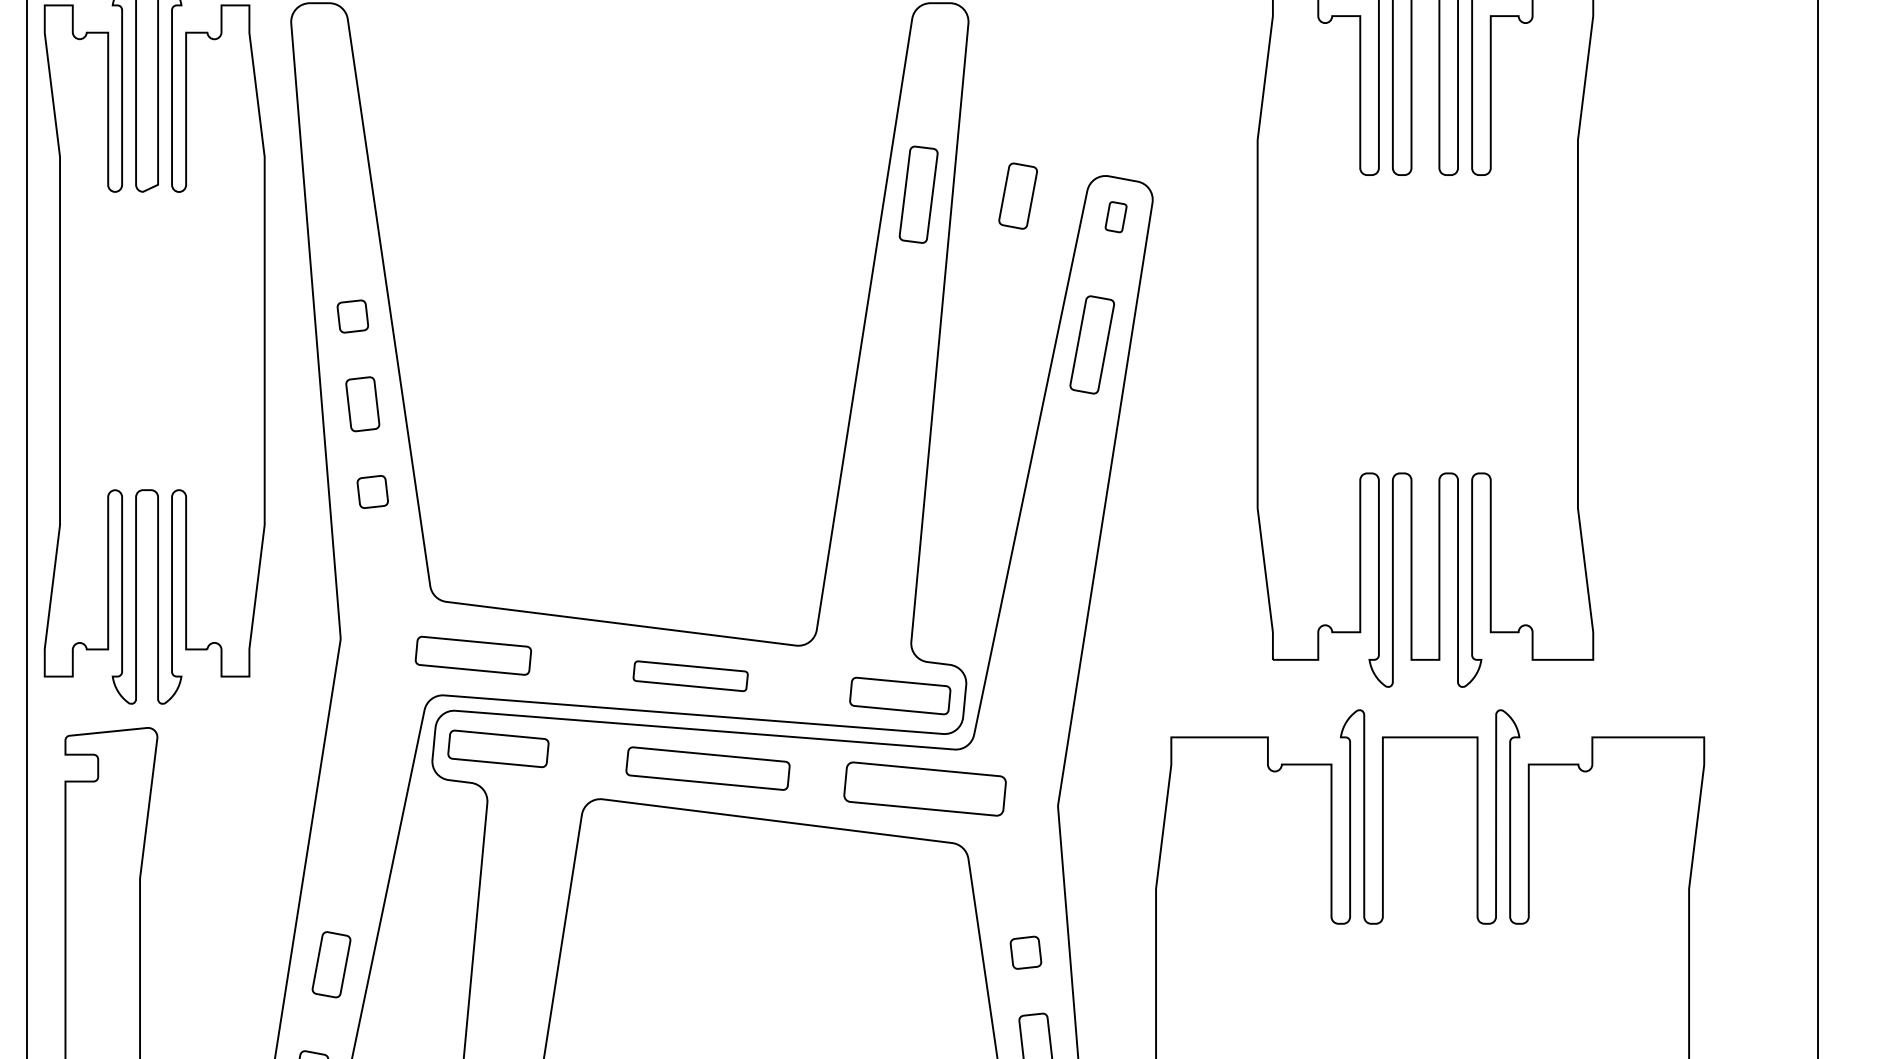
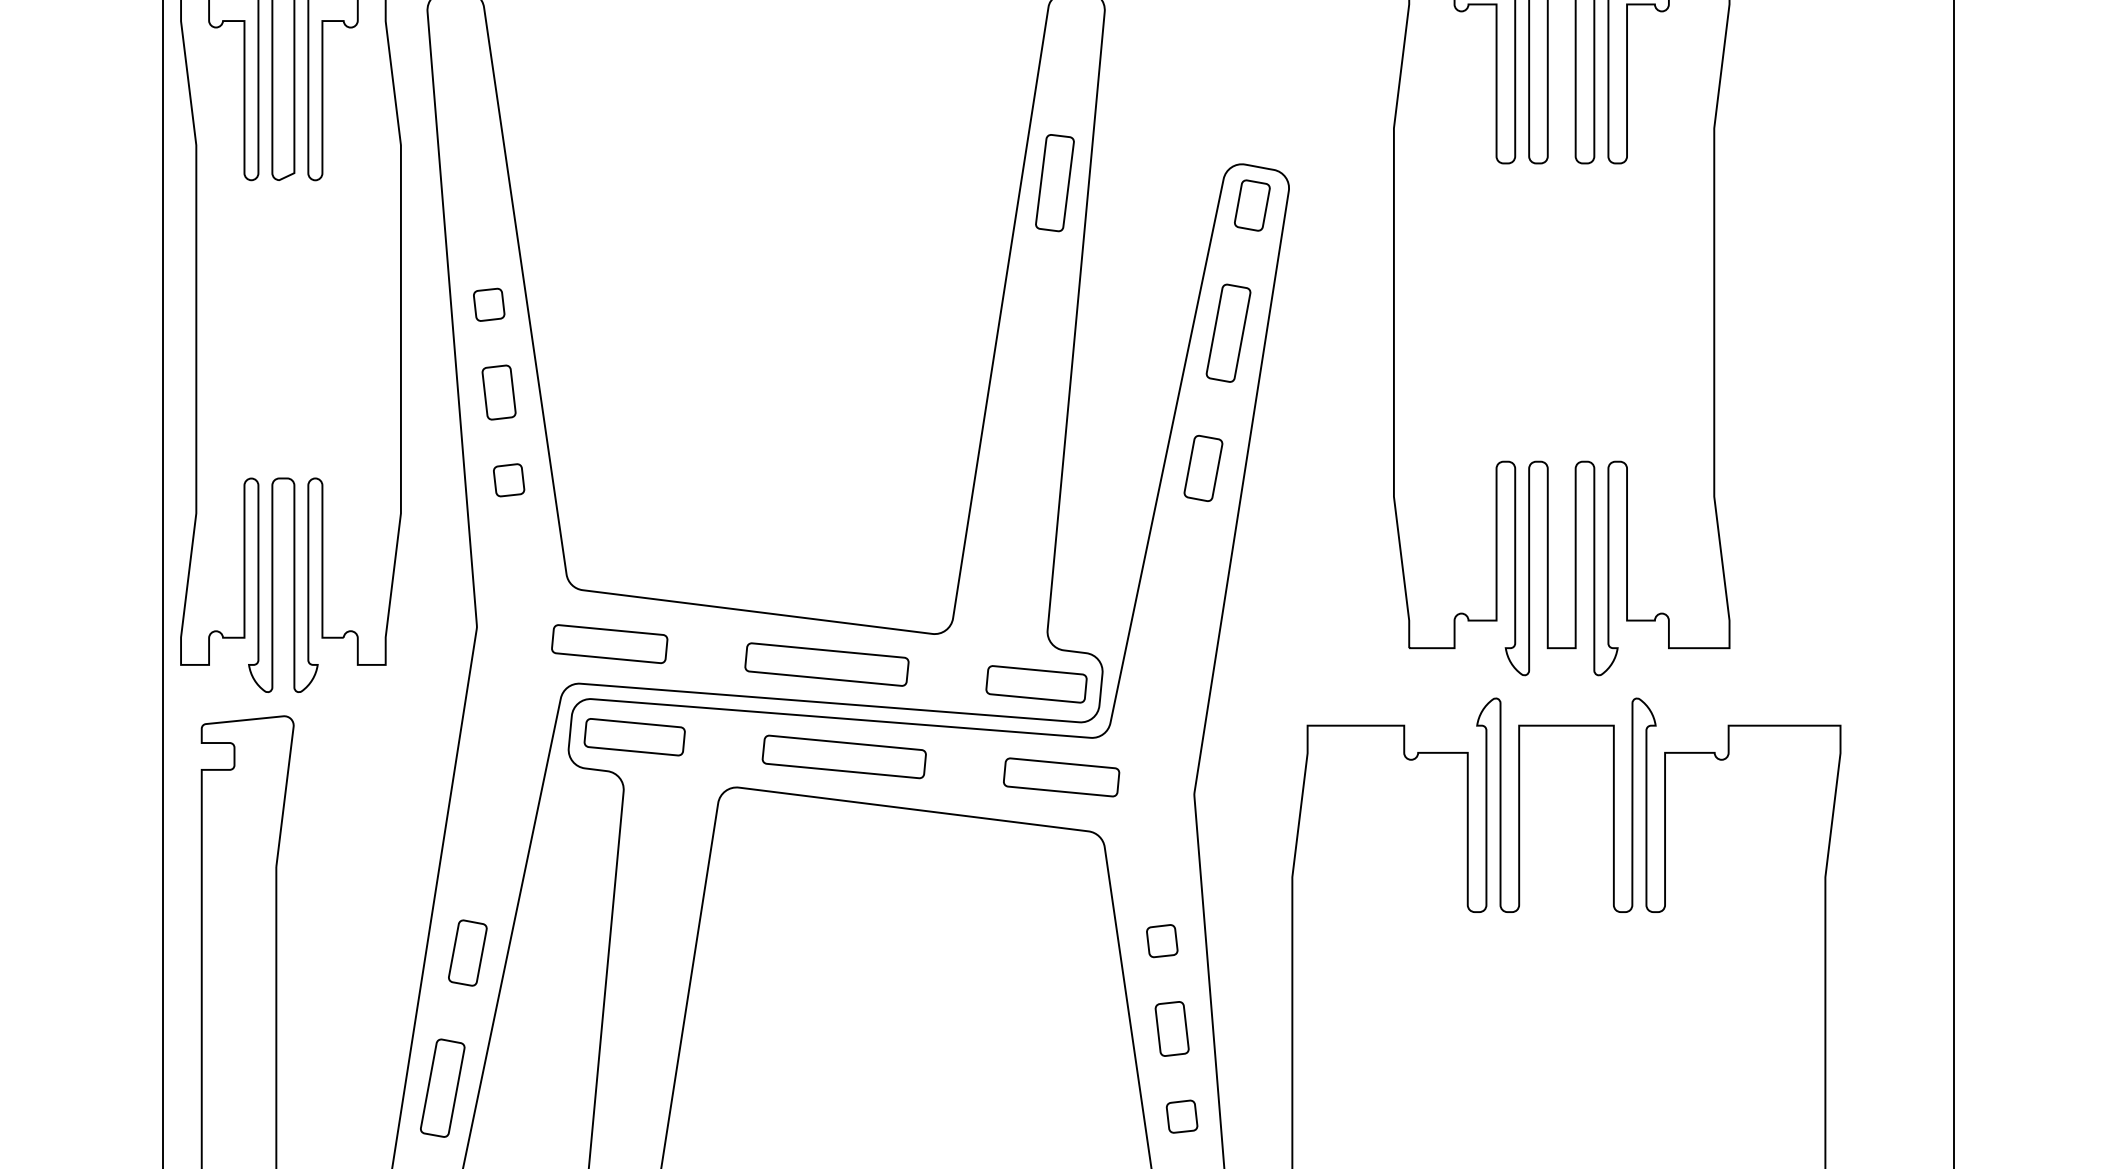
part: (1018, 196) -> (1203, 468), moved
part: (1116, 217) -> (1252, 205), size x1.67
part: (690, 676) -> (826, 664), size x1.43
part: (925, 789) -> (1061, 777), size x0.71

